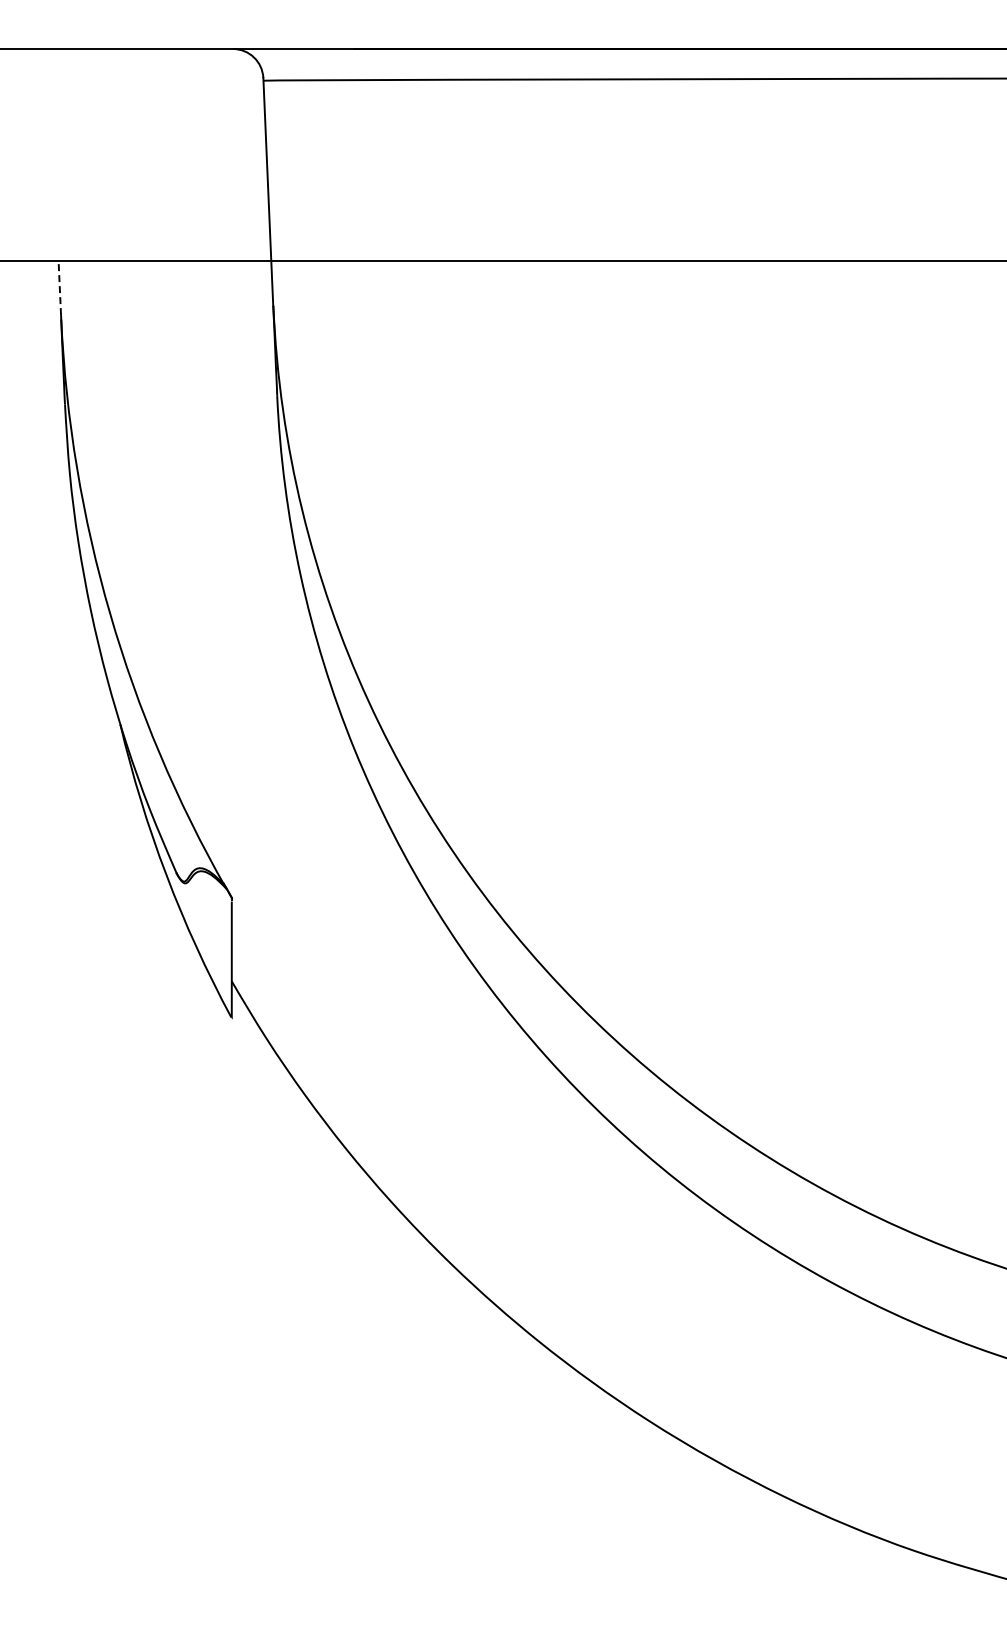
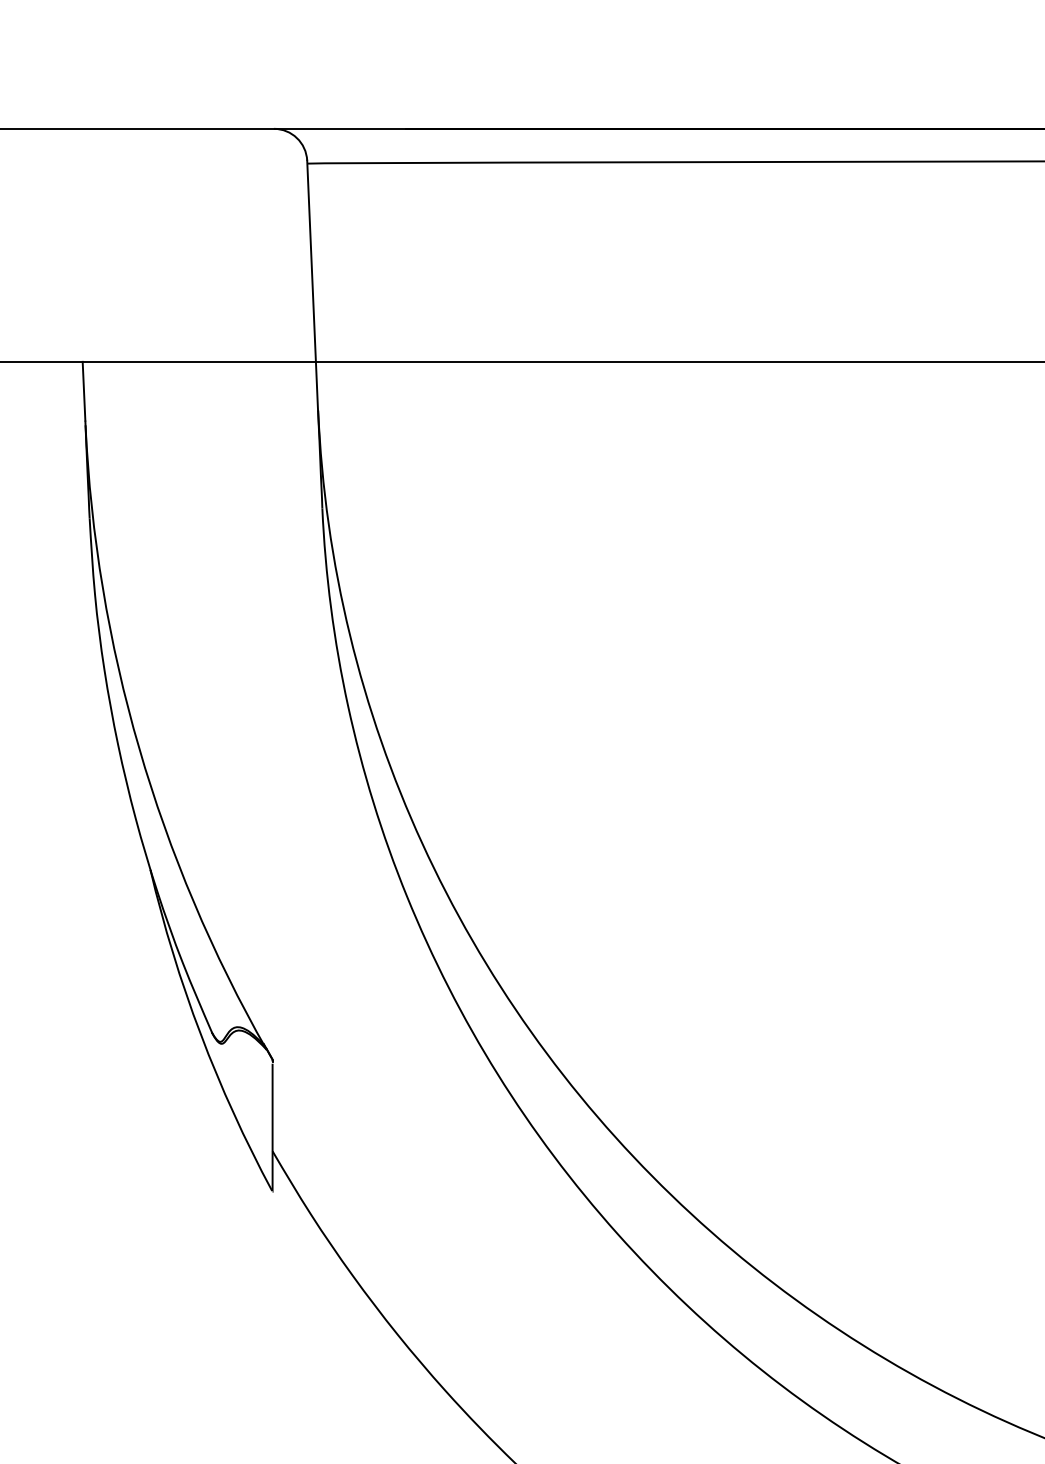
line: (59, 288) -> (83, 391), dashed -> solid

